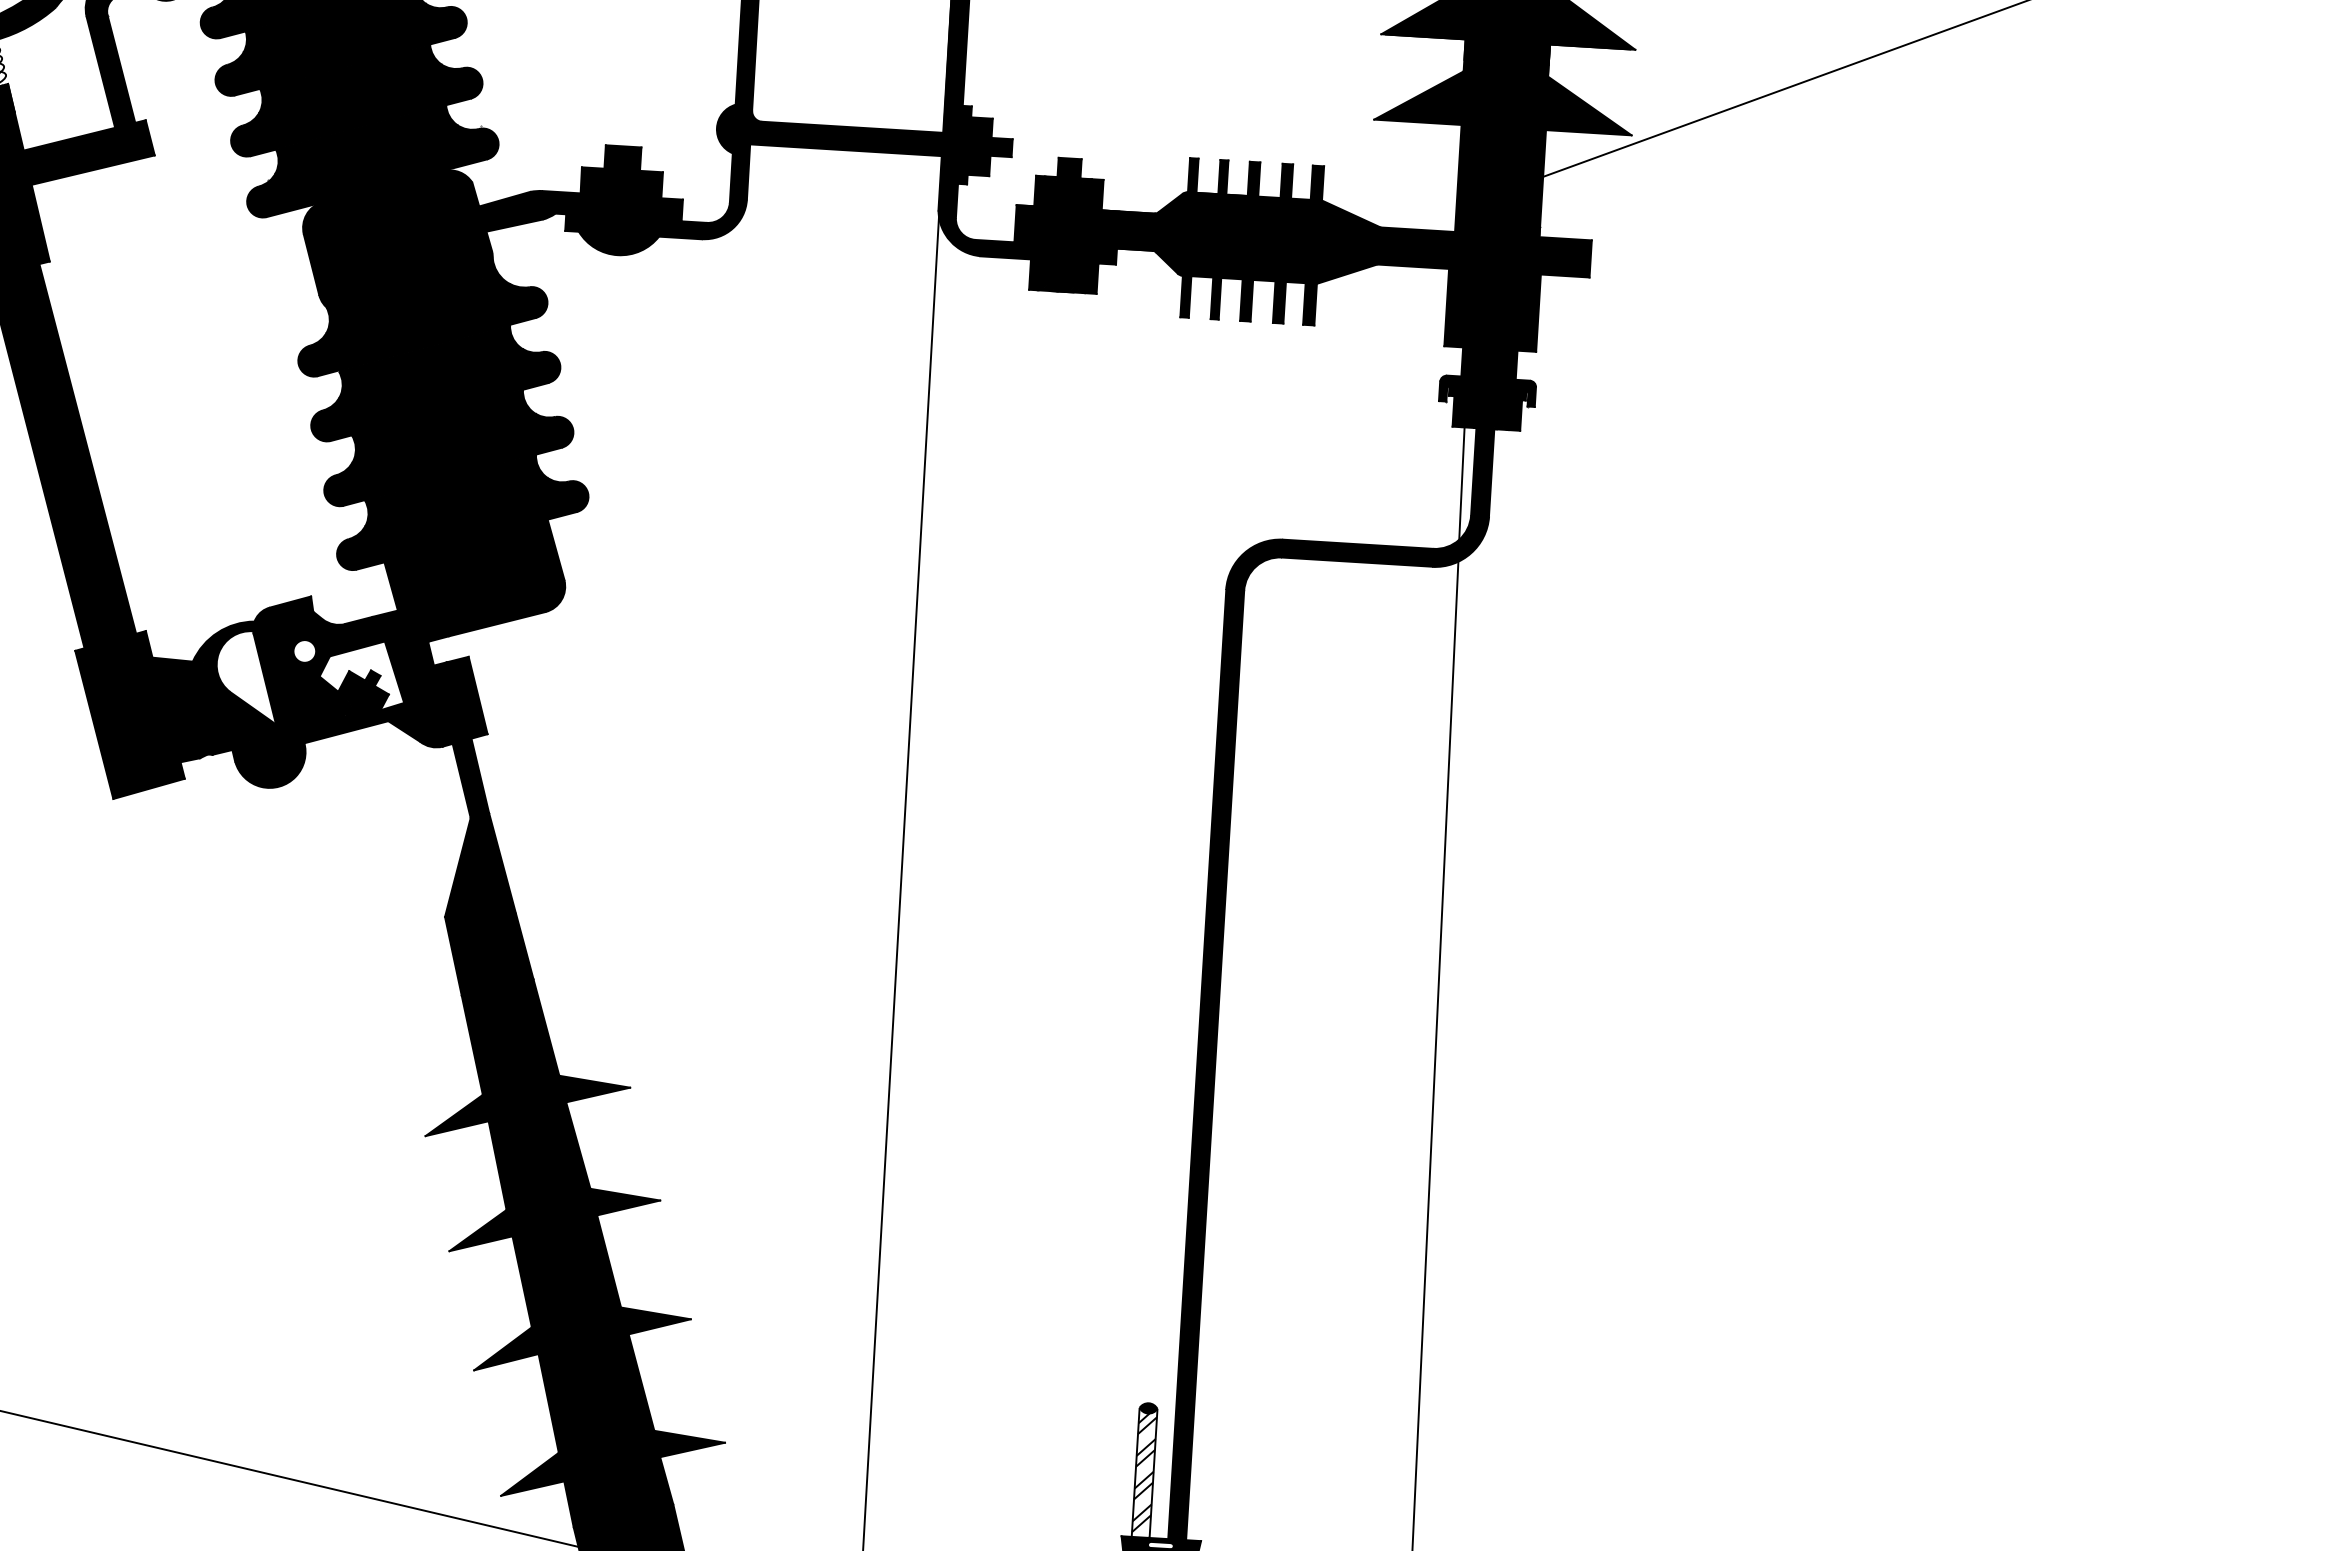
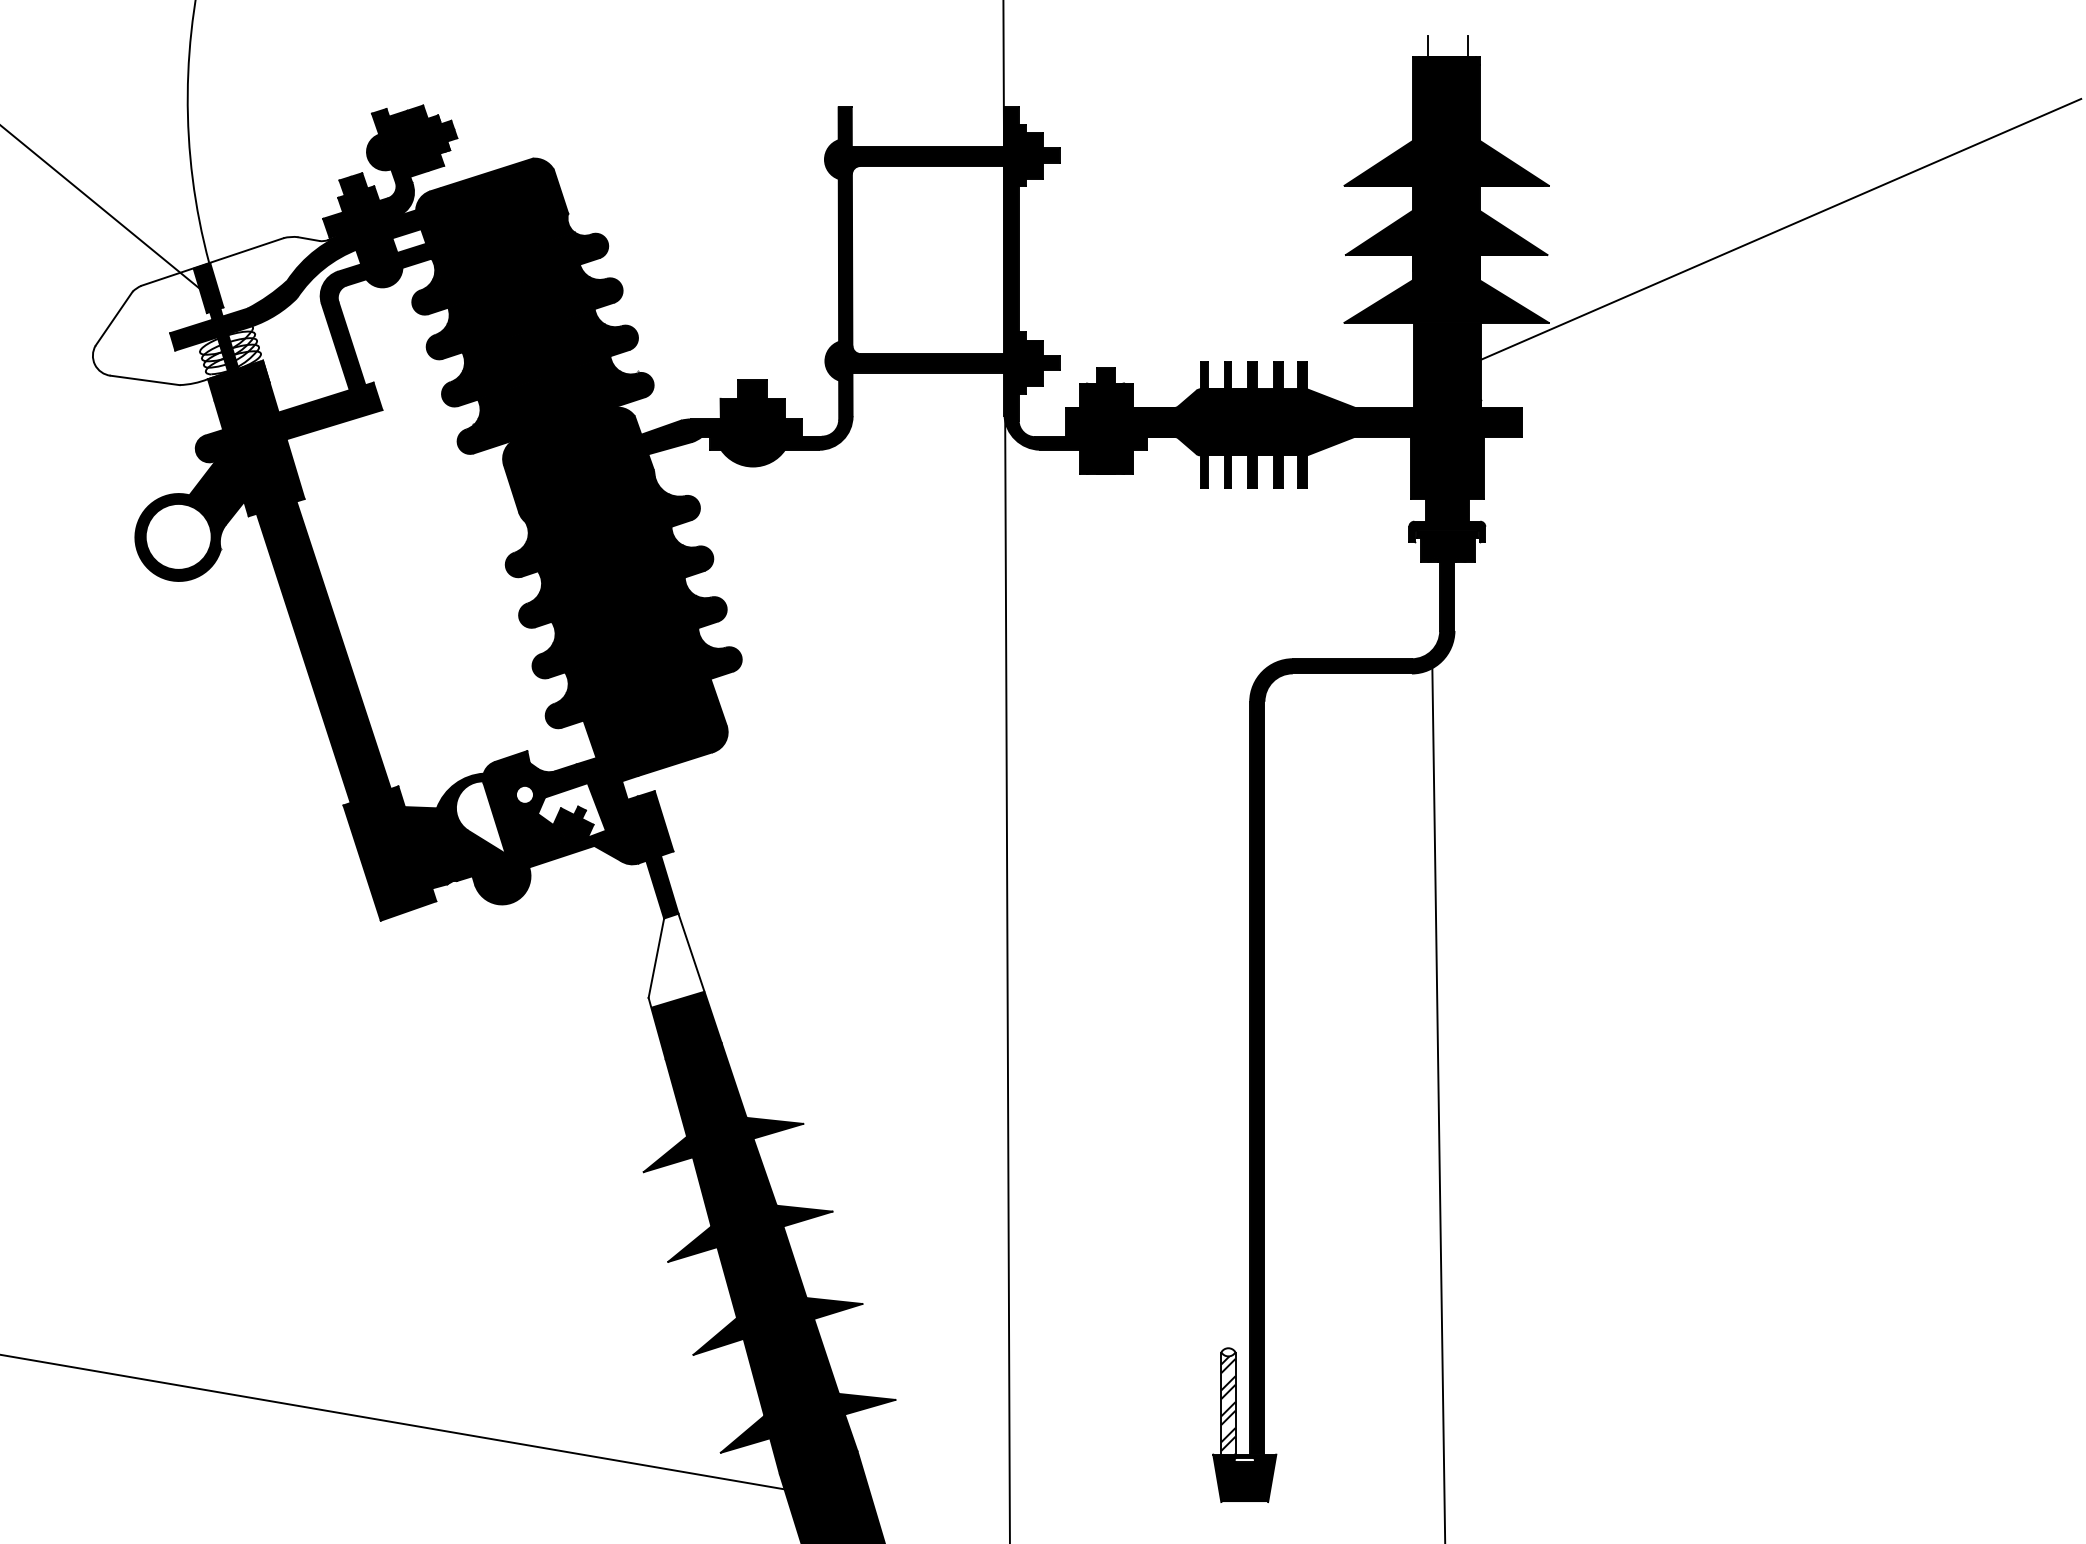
line: (1460, 482) -> (1430, 605), removed
fill: (491, 905) -> (684, 986), removed
fill: (1148, 1408) -> (1228, 1352), removed

